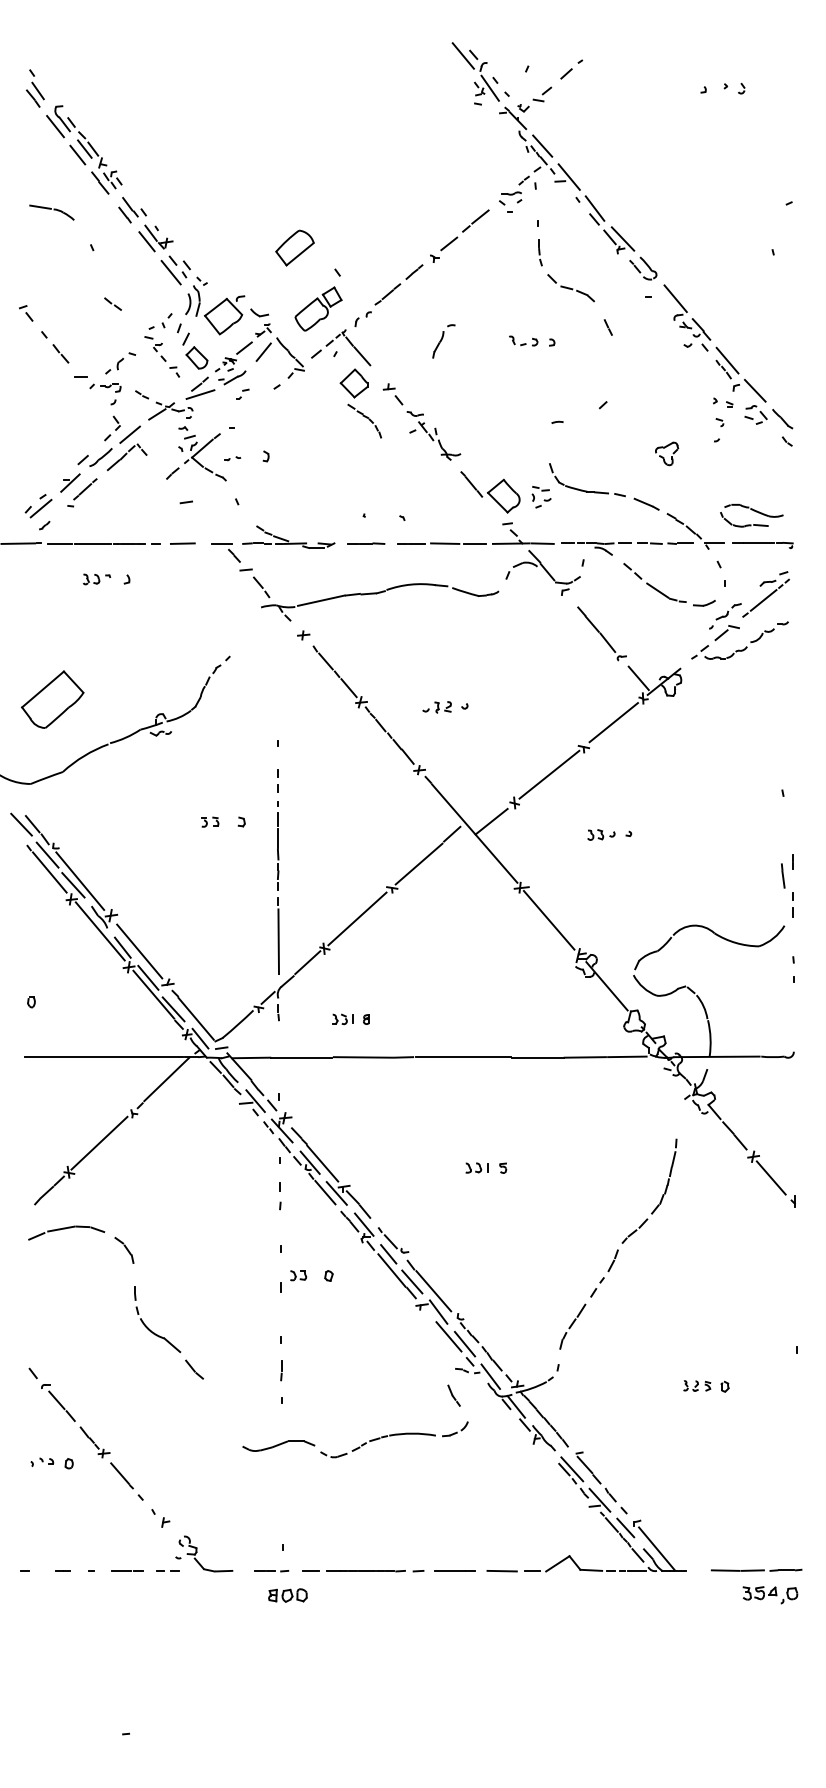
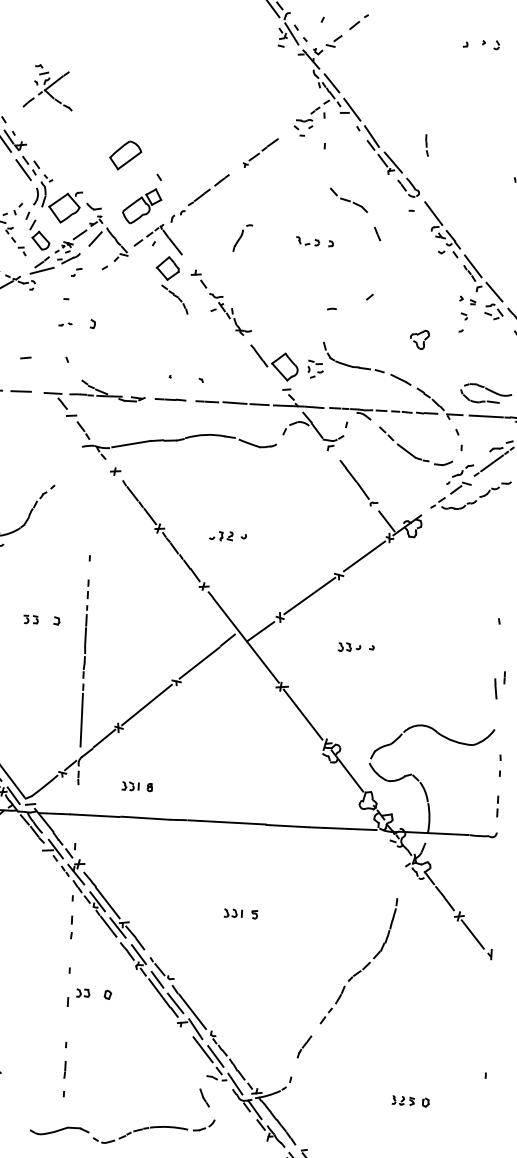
part: (459, 235) -> (260, 152), size x0.7
part: (540, 252) -> (427, 145), moved
part: (196, 453) -> (48, 87), moved
line: (792, 907) -> (496, 808), moved
part: (572, 1326) -> (304, 1046), size x0.6

